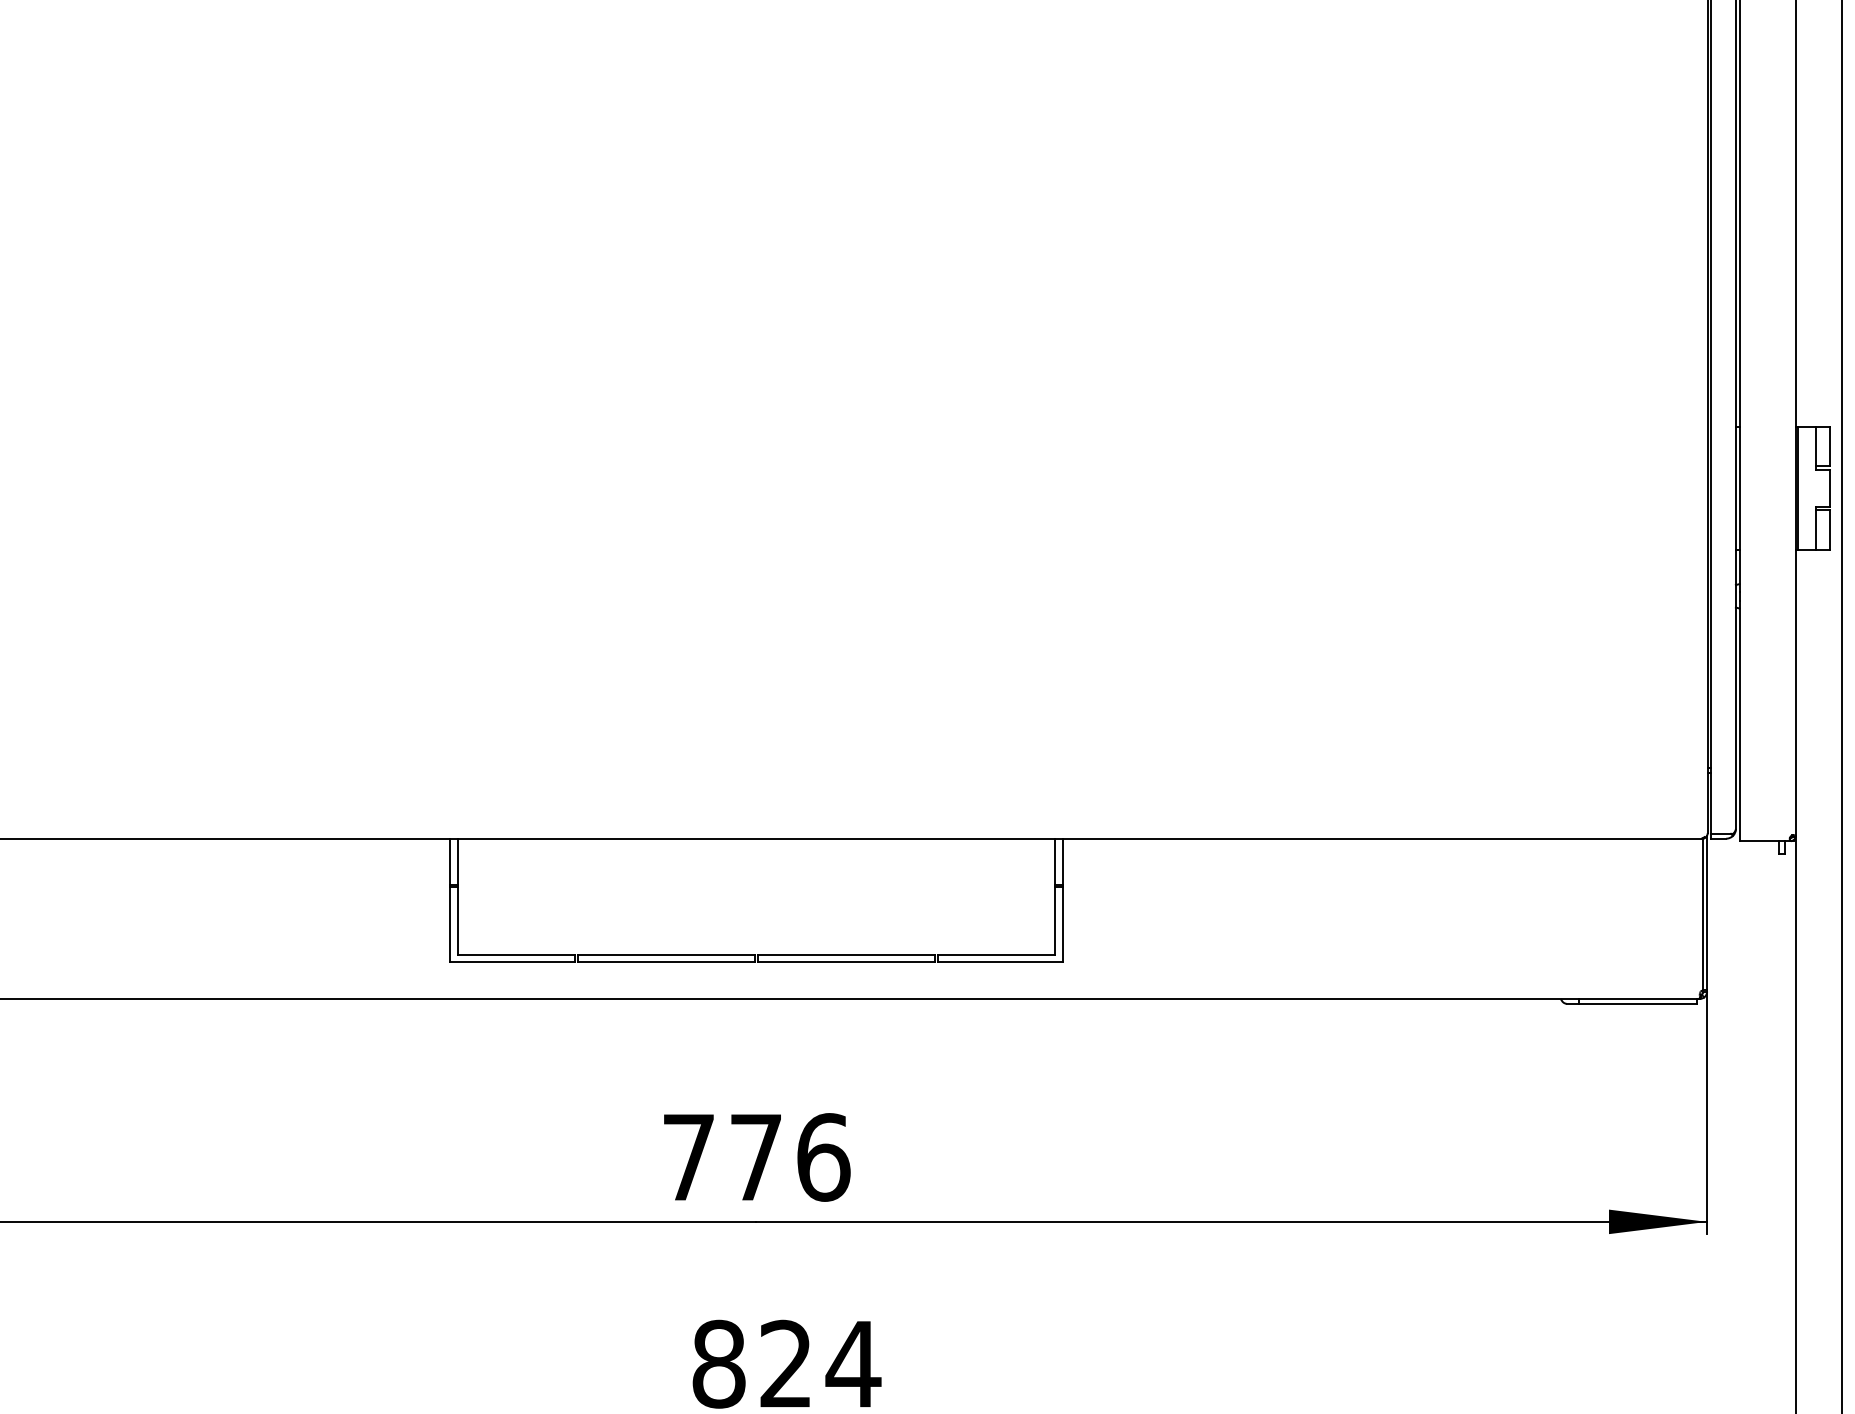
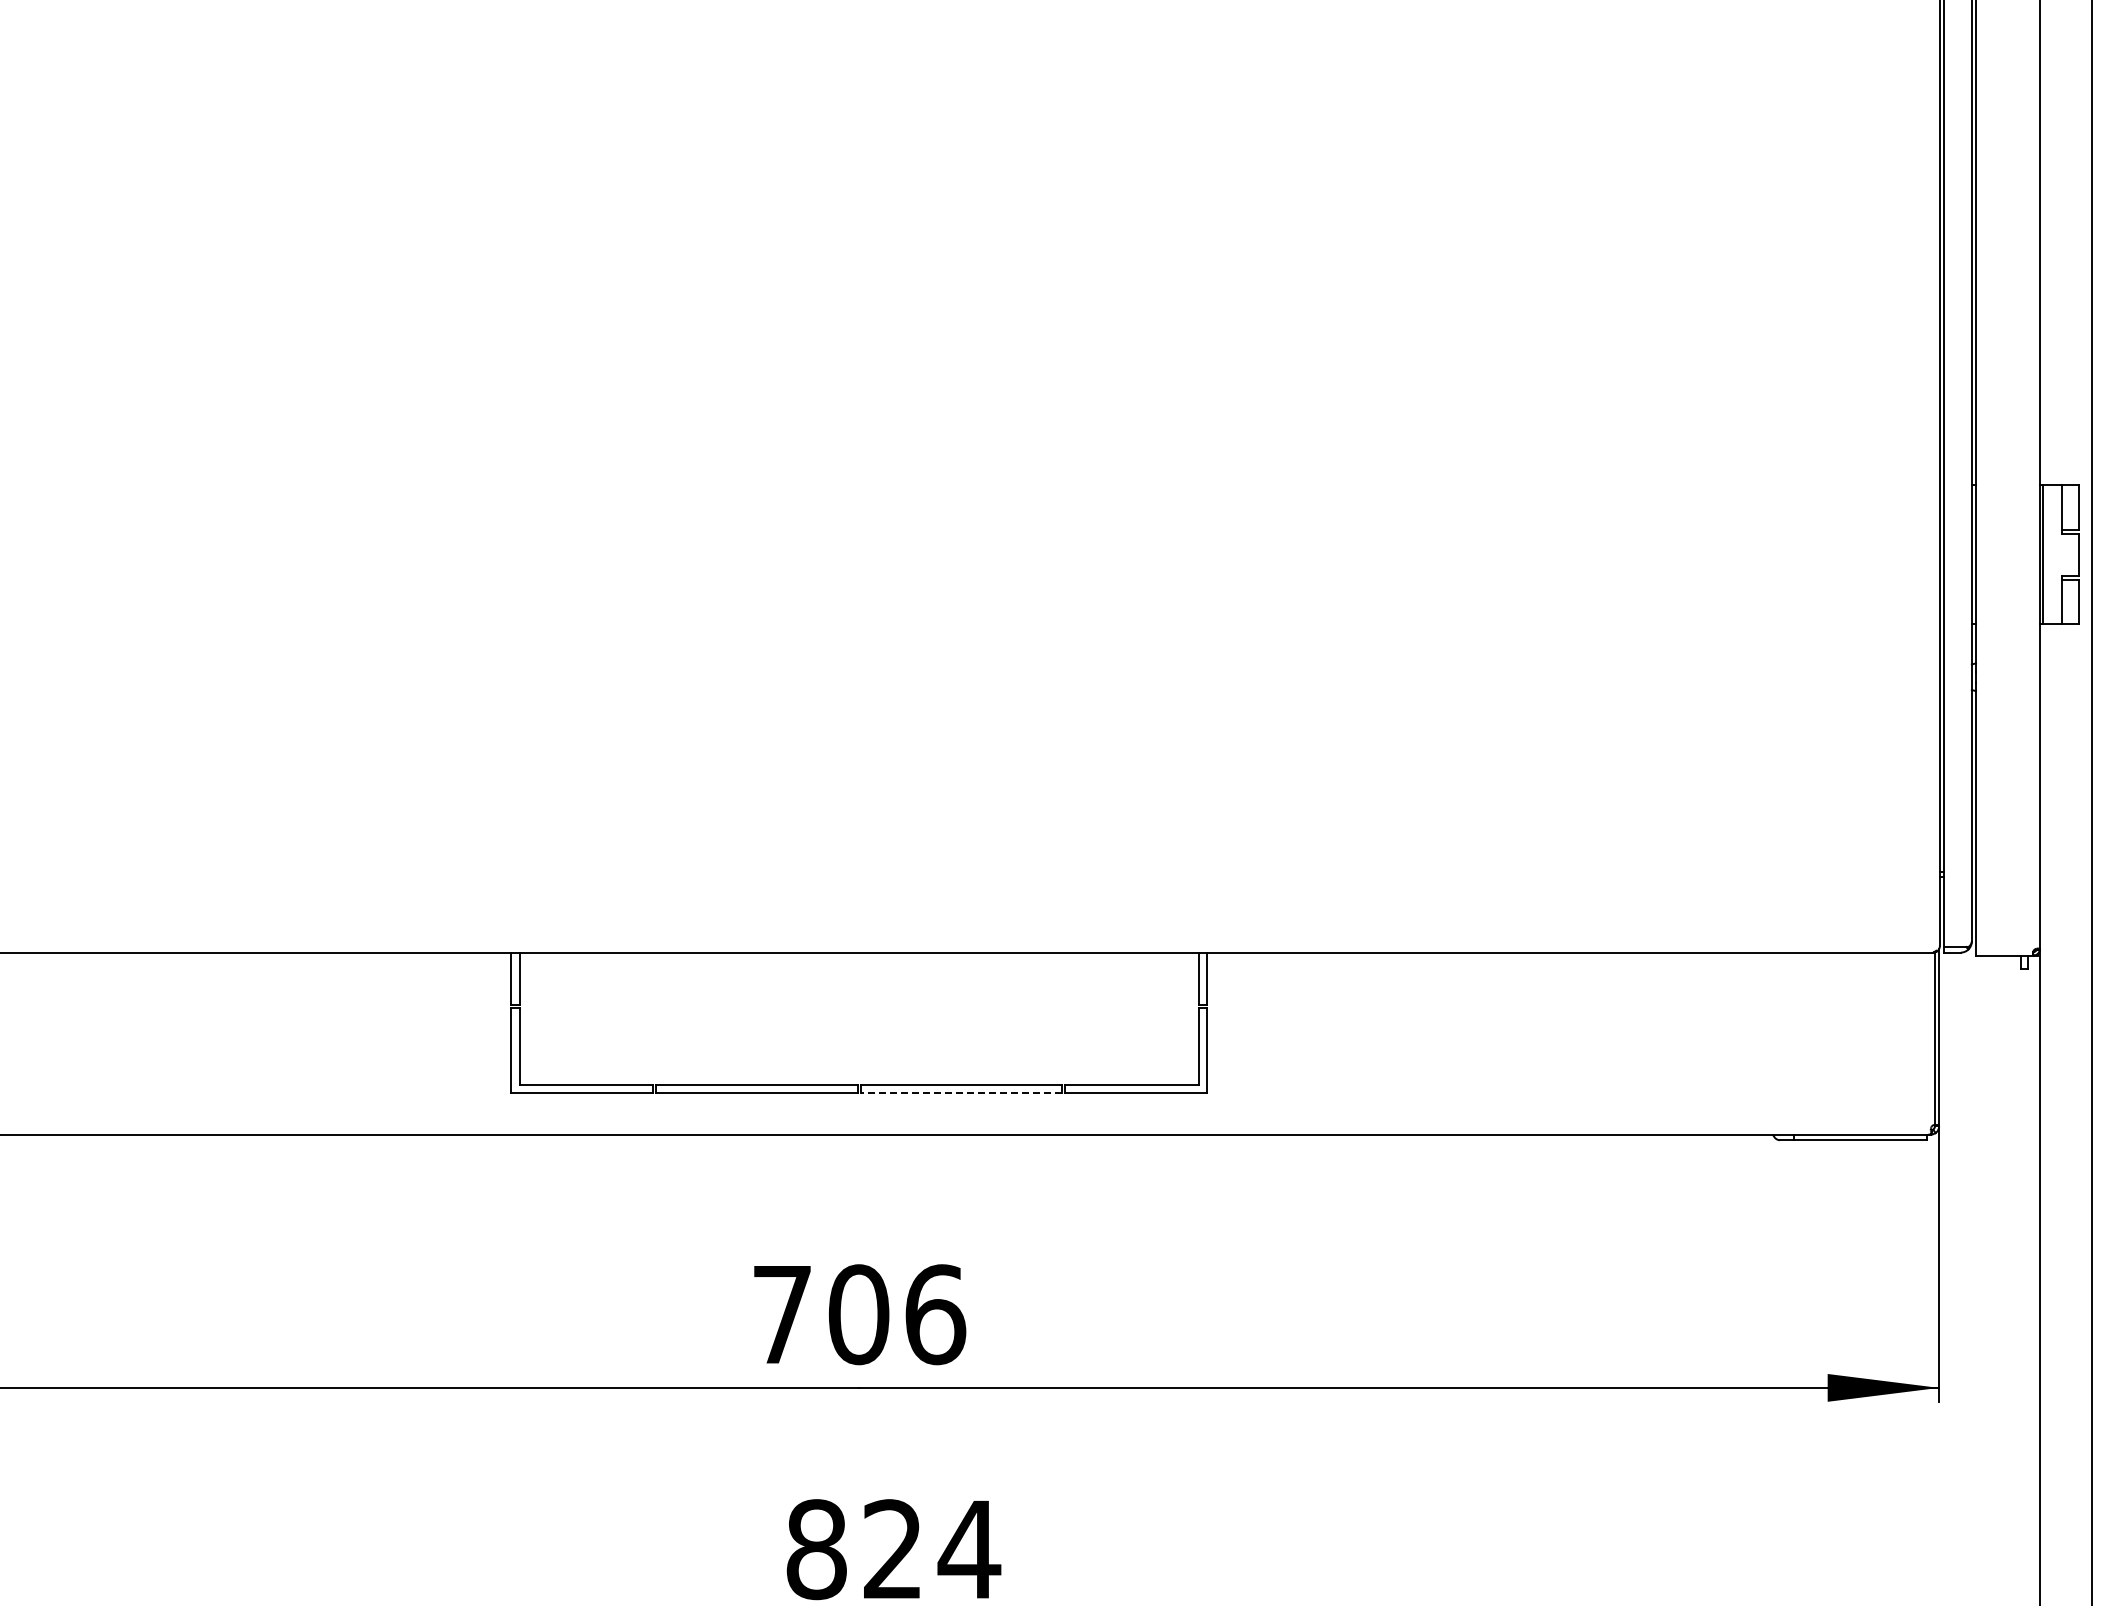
line: (846, 961) -> (961, 1092), solid -> dashed
text: (755, 1157) -> (858, 1314), 776 -> 706

